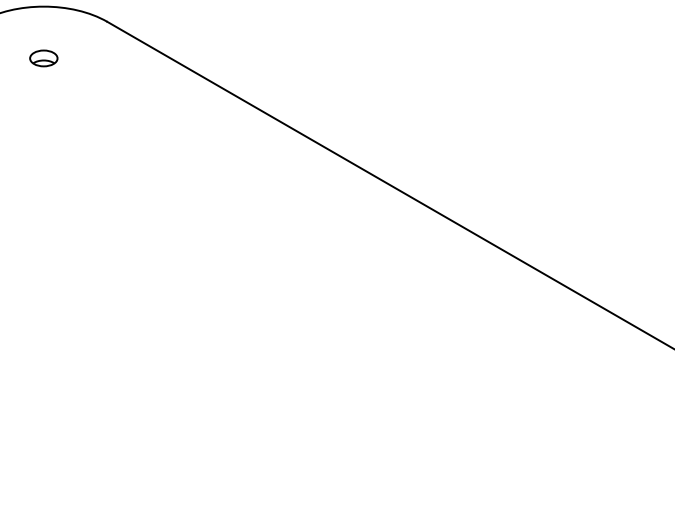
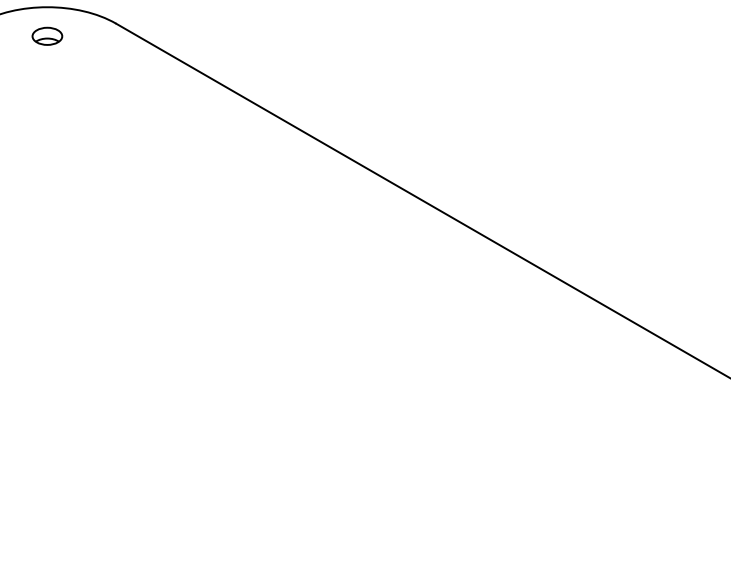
part: (43, 57) -> (47, 35), moved

